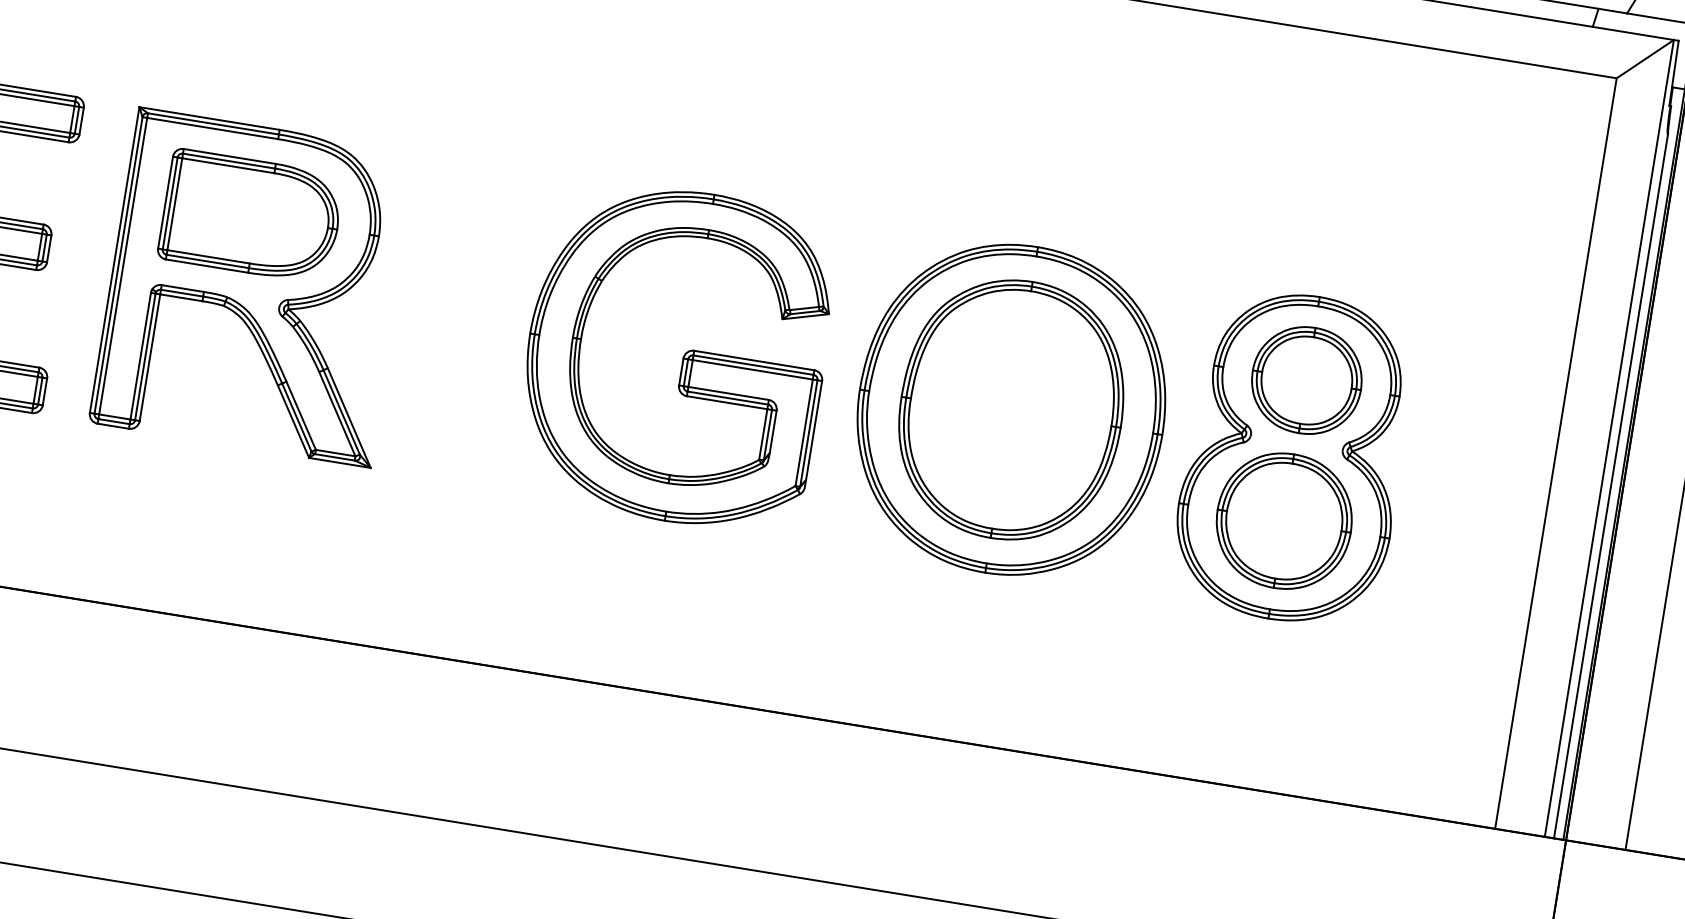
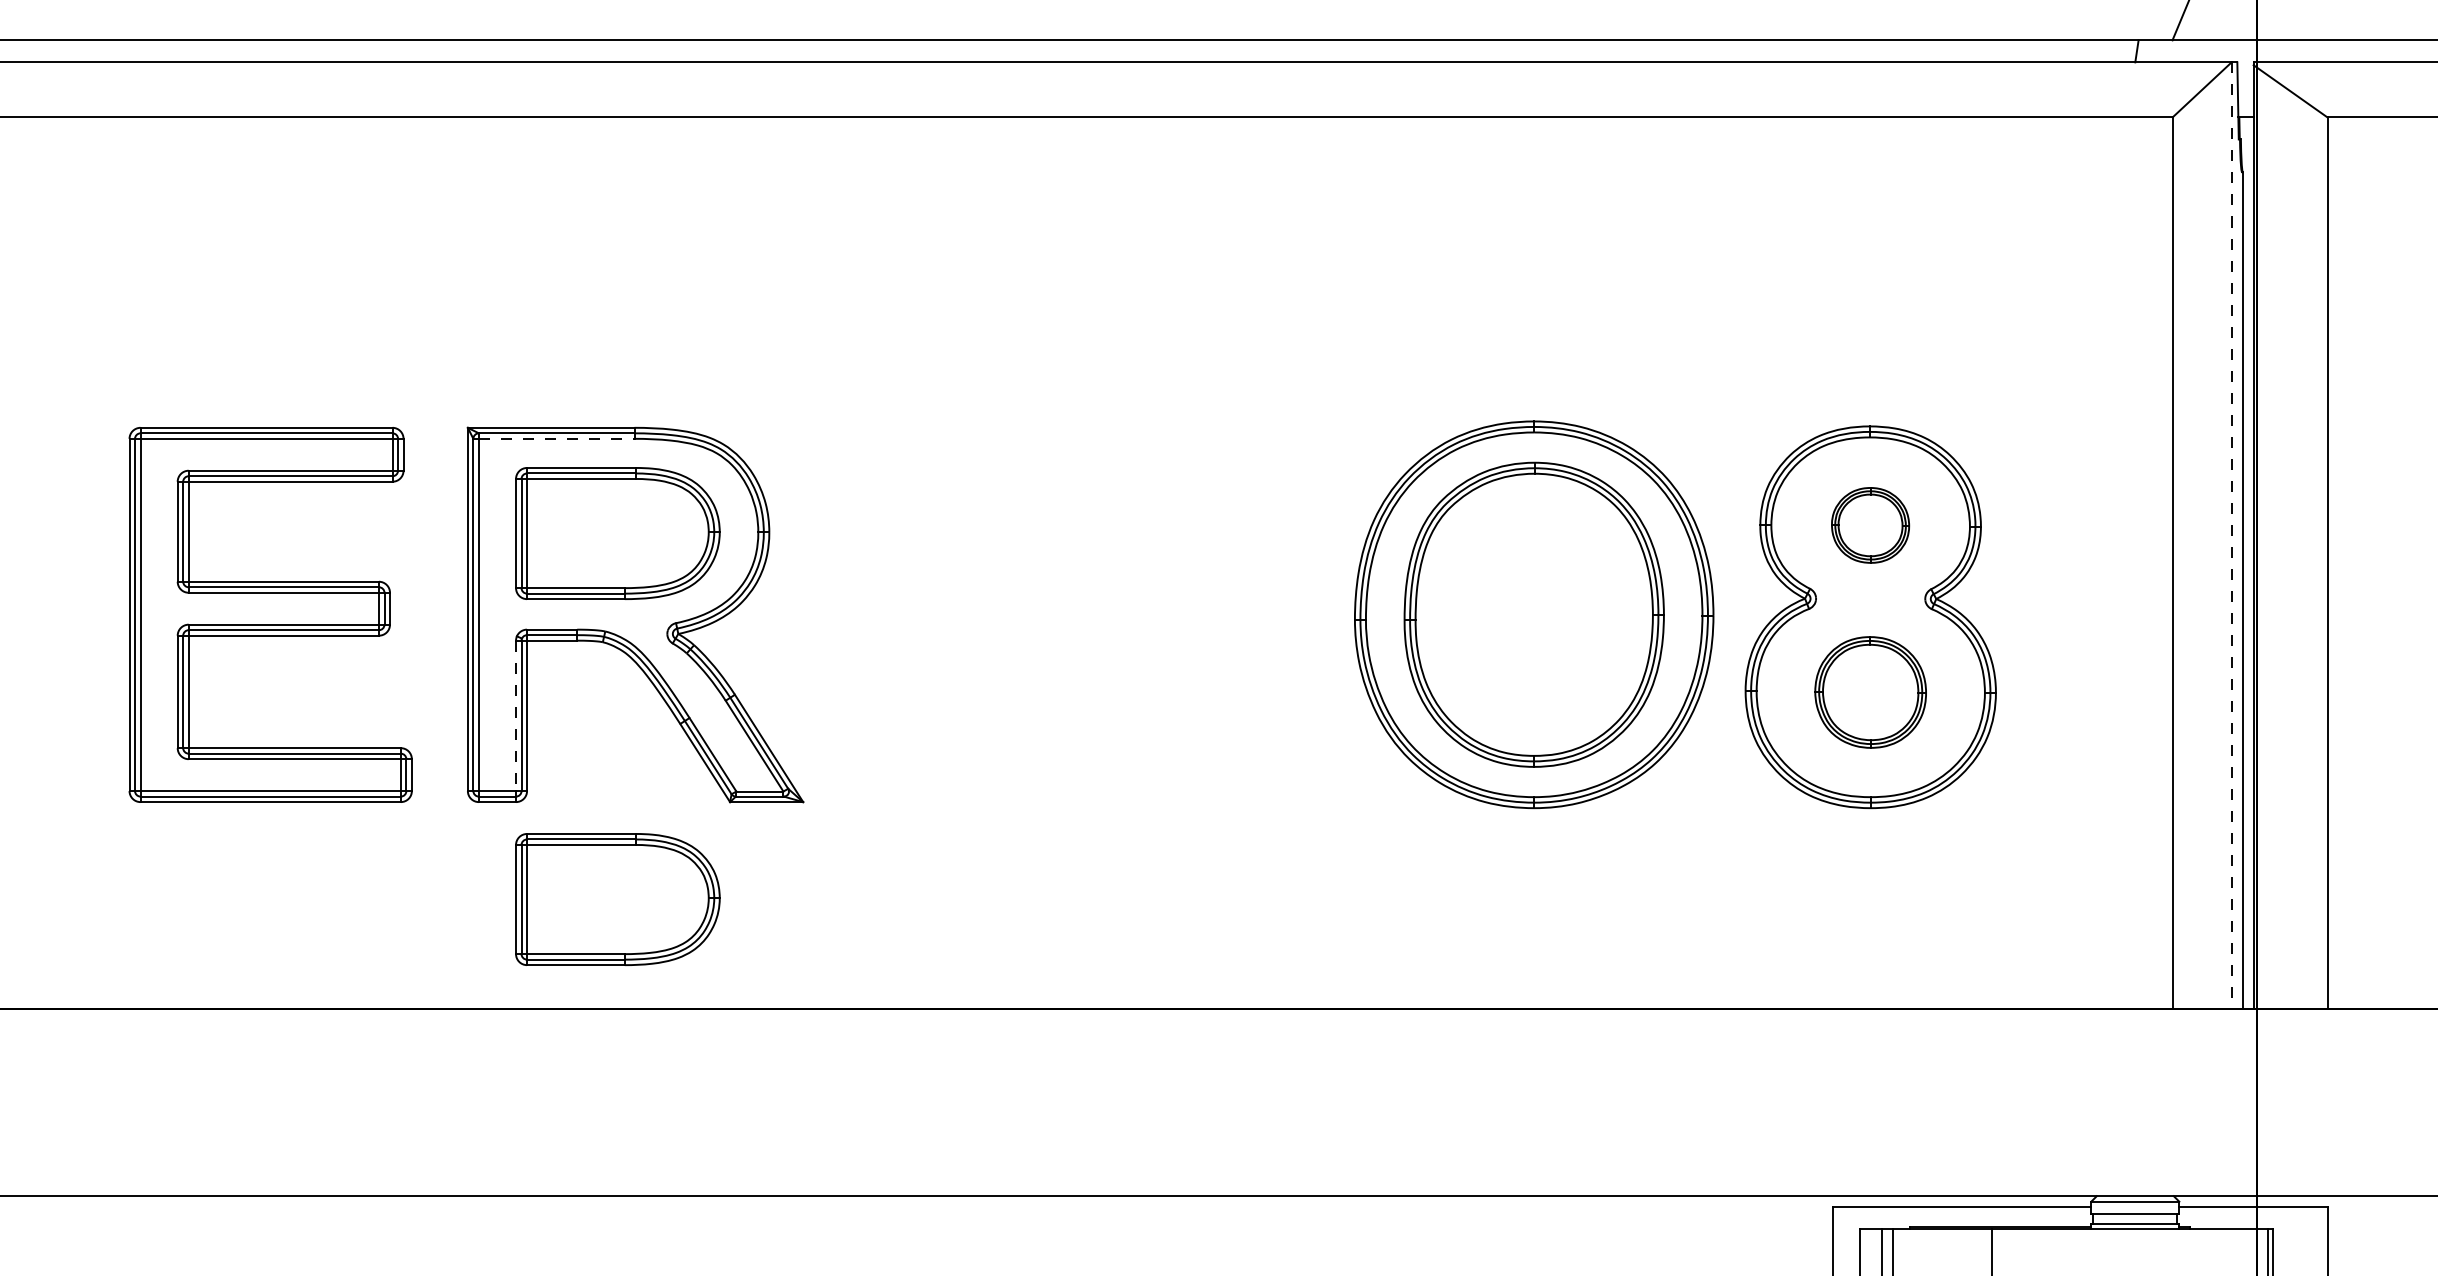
line: (212, 128) -> (556, 438), solid -> dashed
line: (141, 356) -> (516, 716), solid -> dashed
part: (683, 356) -> (1144, 614), removed
part: (1306, 380) -> (1870, 525), size x0.6
line: (1609, 439) -> (2231, 536), solid -> dashed
part: (1284, 521) -> (1870, 692), size x0.7
part: (201, 524) -> (617, 899), added

